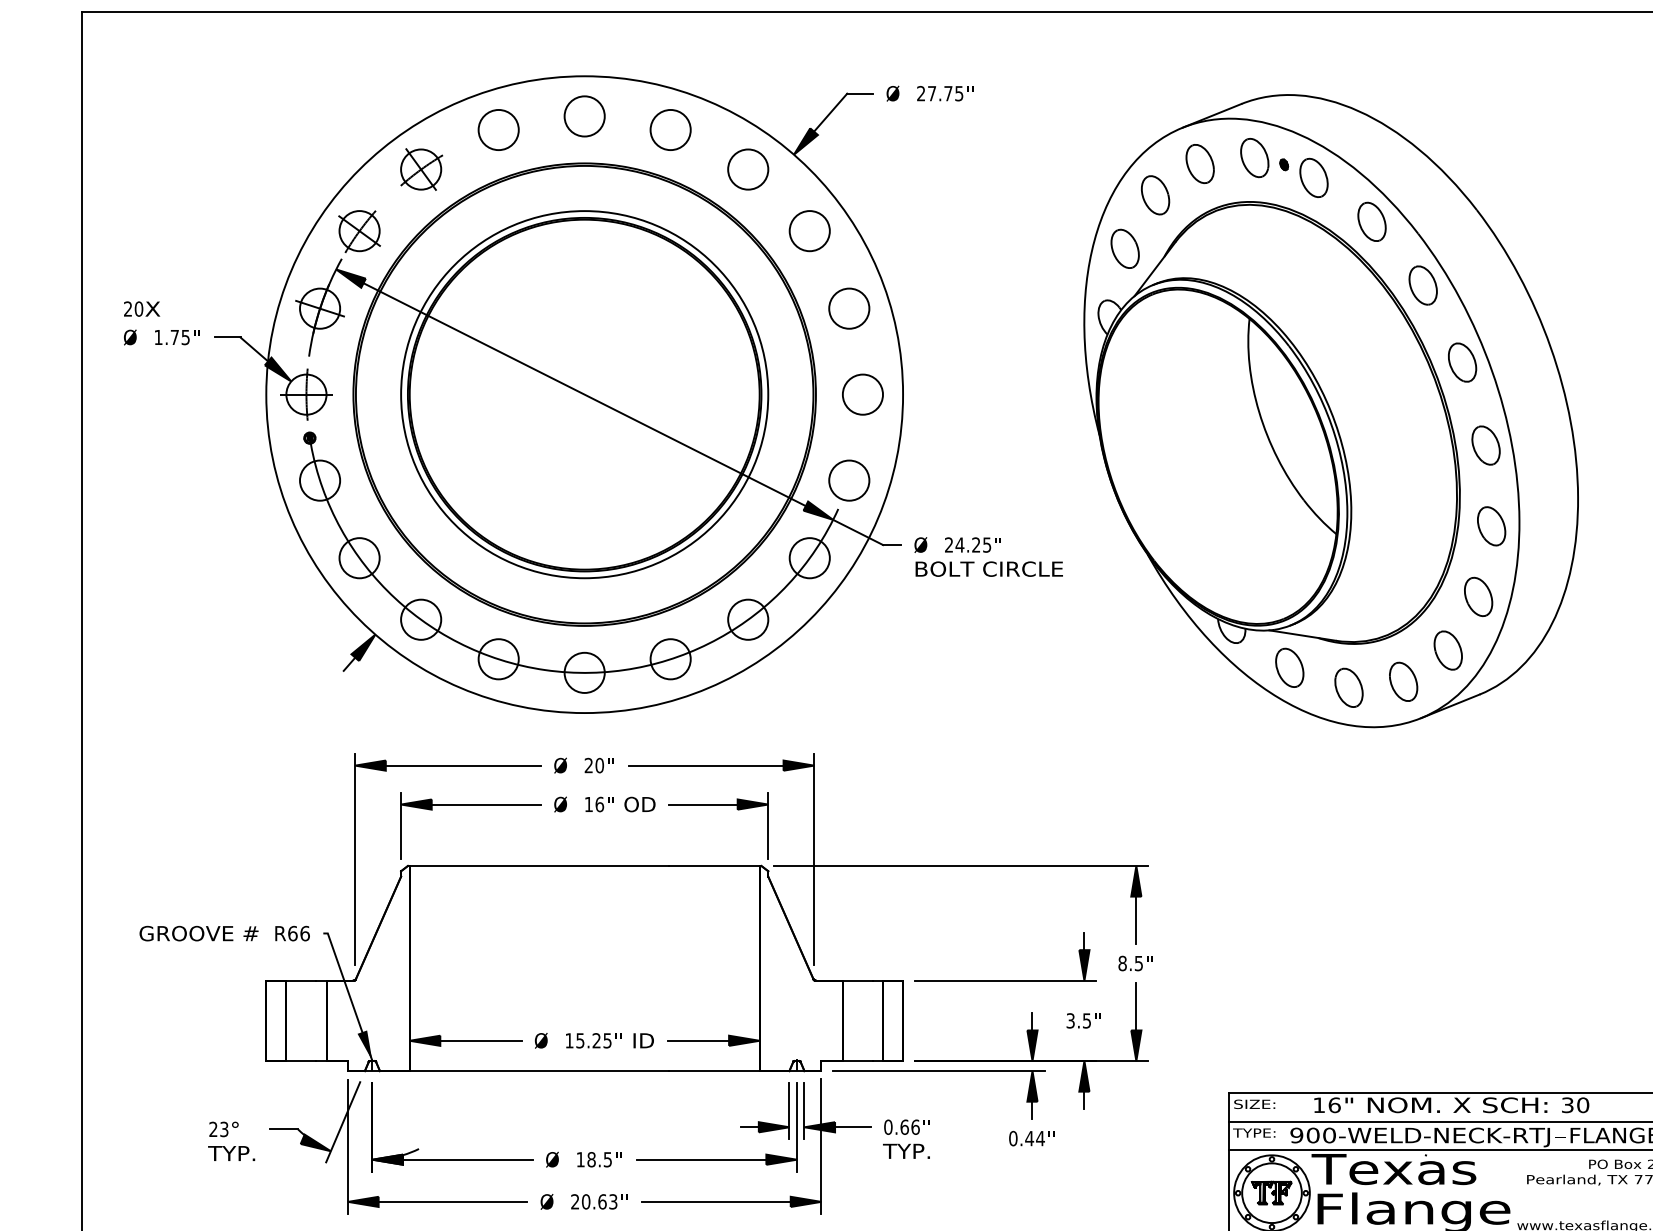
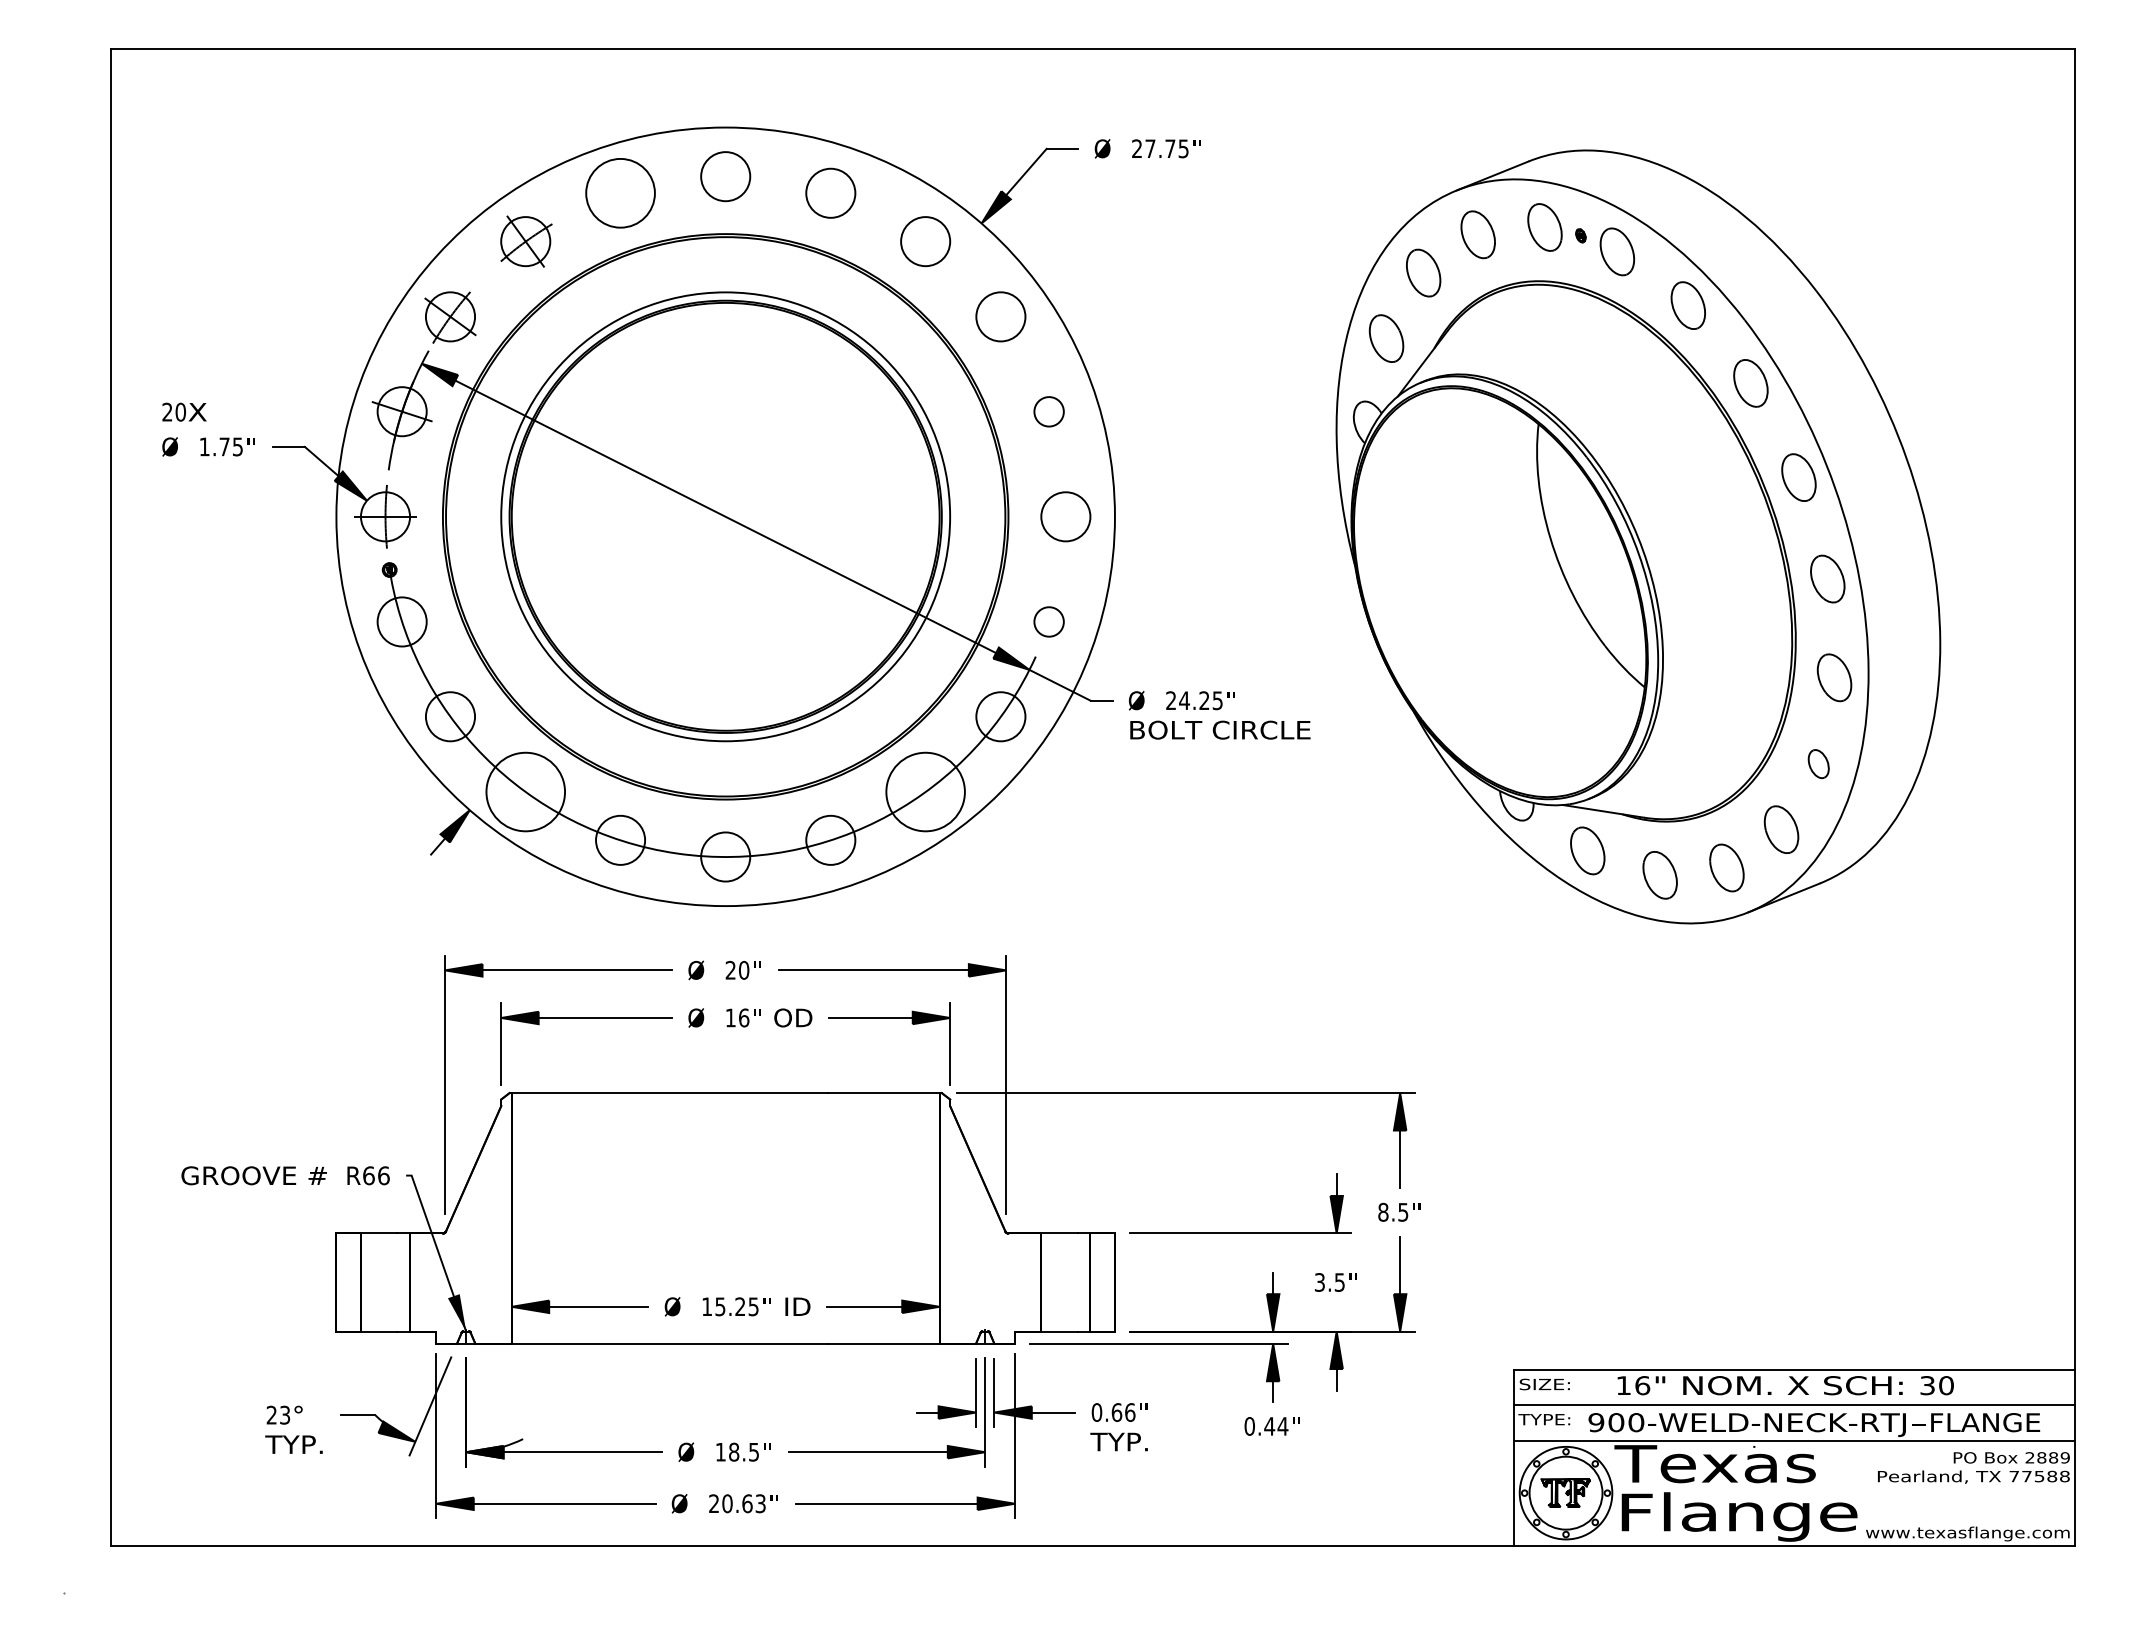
circle: (498, 129) -> (620, 192), size x1.4
circle: (848, 308) -> (1048, 411), size x0.6
circle: (848, 480) -> (1048, 621), size x0.6
part: (1478, 596) -> (1818, 763), size x0.6
circle: (420, 619) -> (525, 791), size x1.6
circle: (748, 619) -> (925, 791), size x1.6

